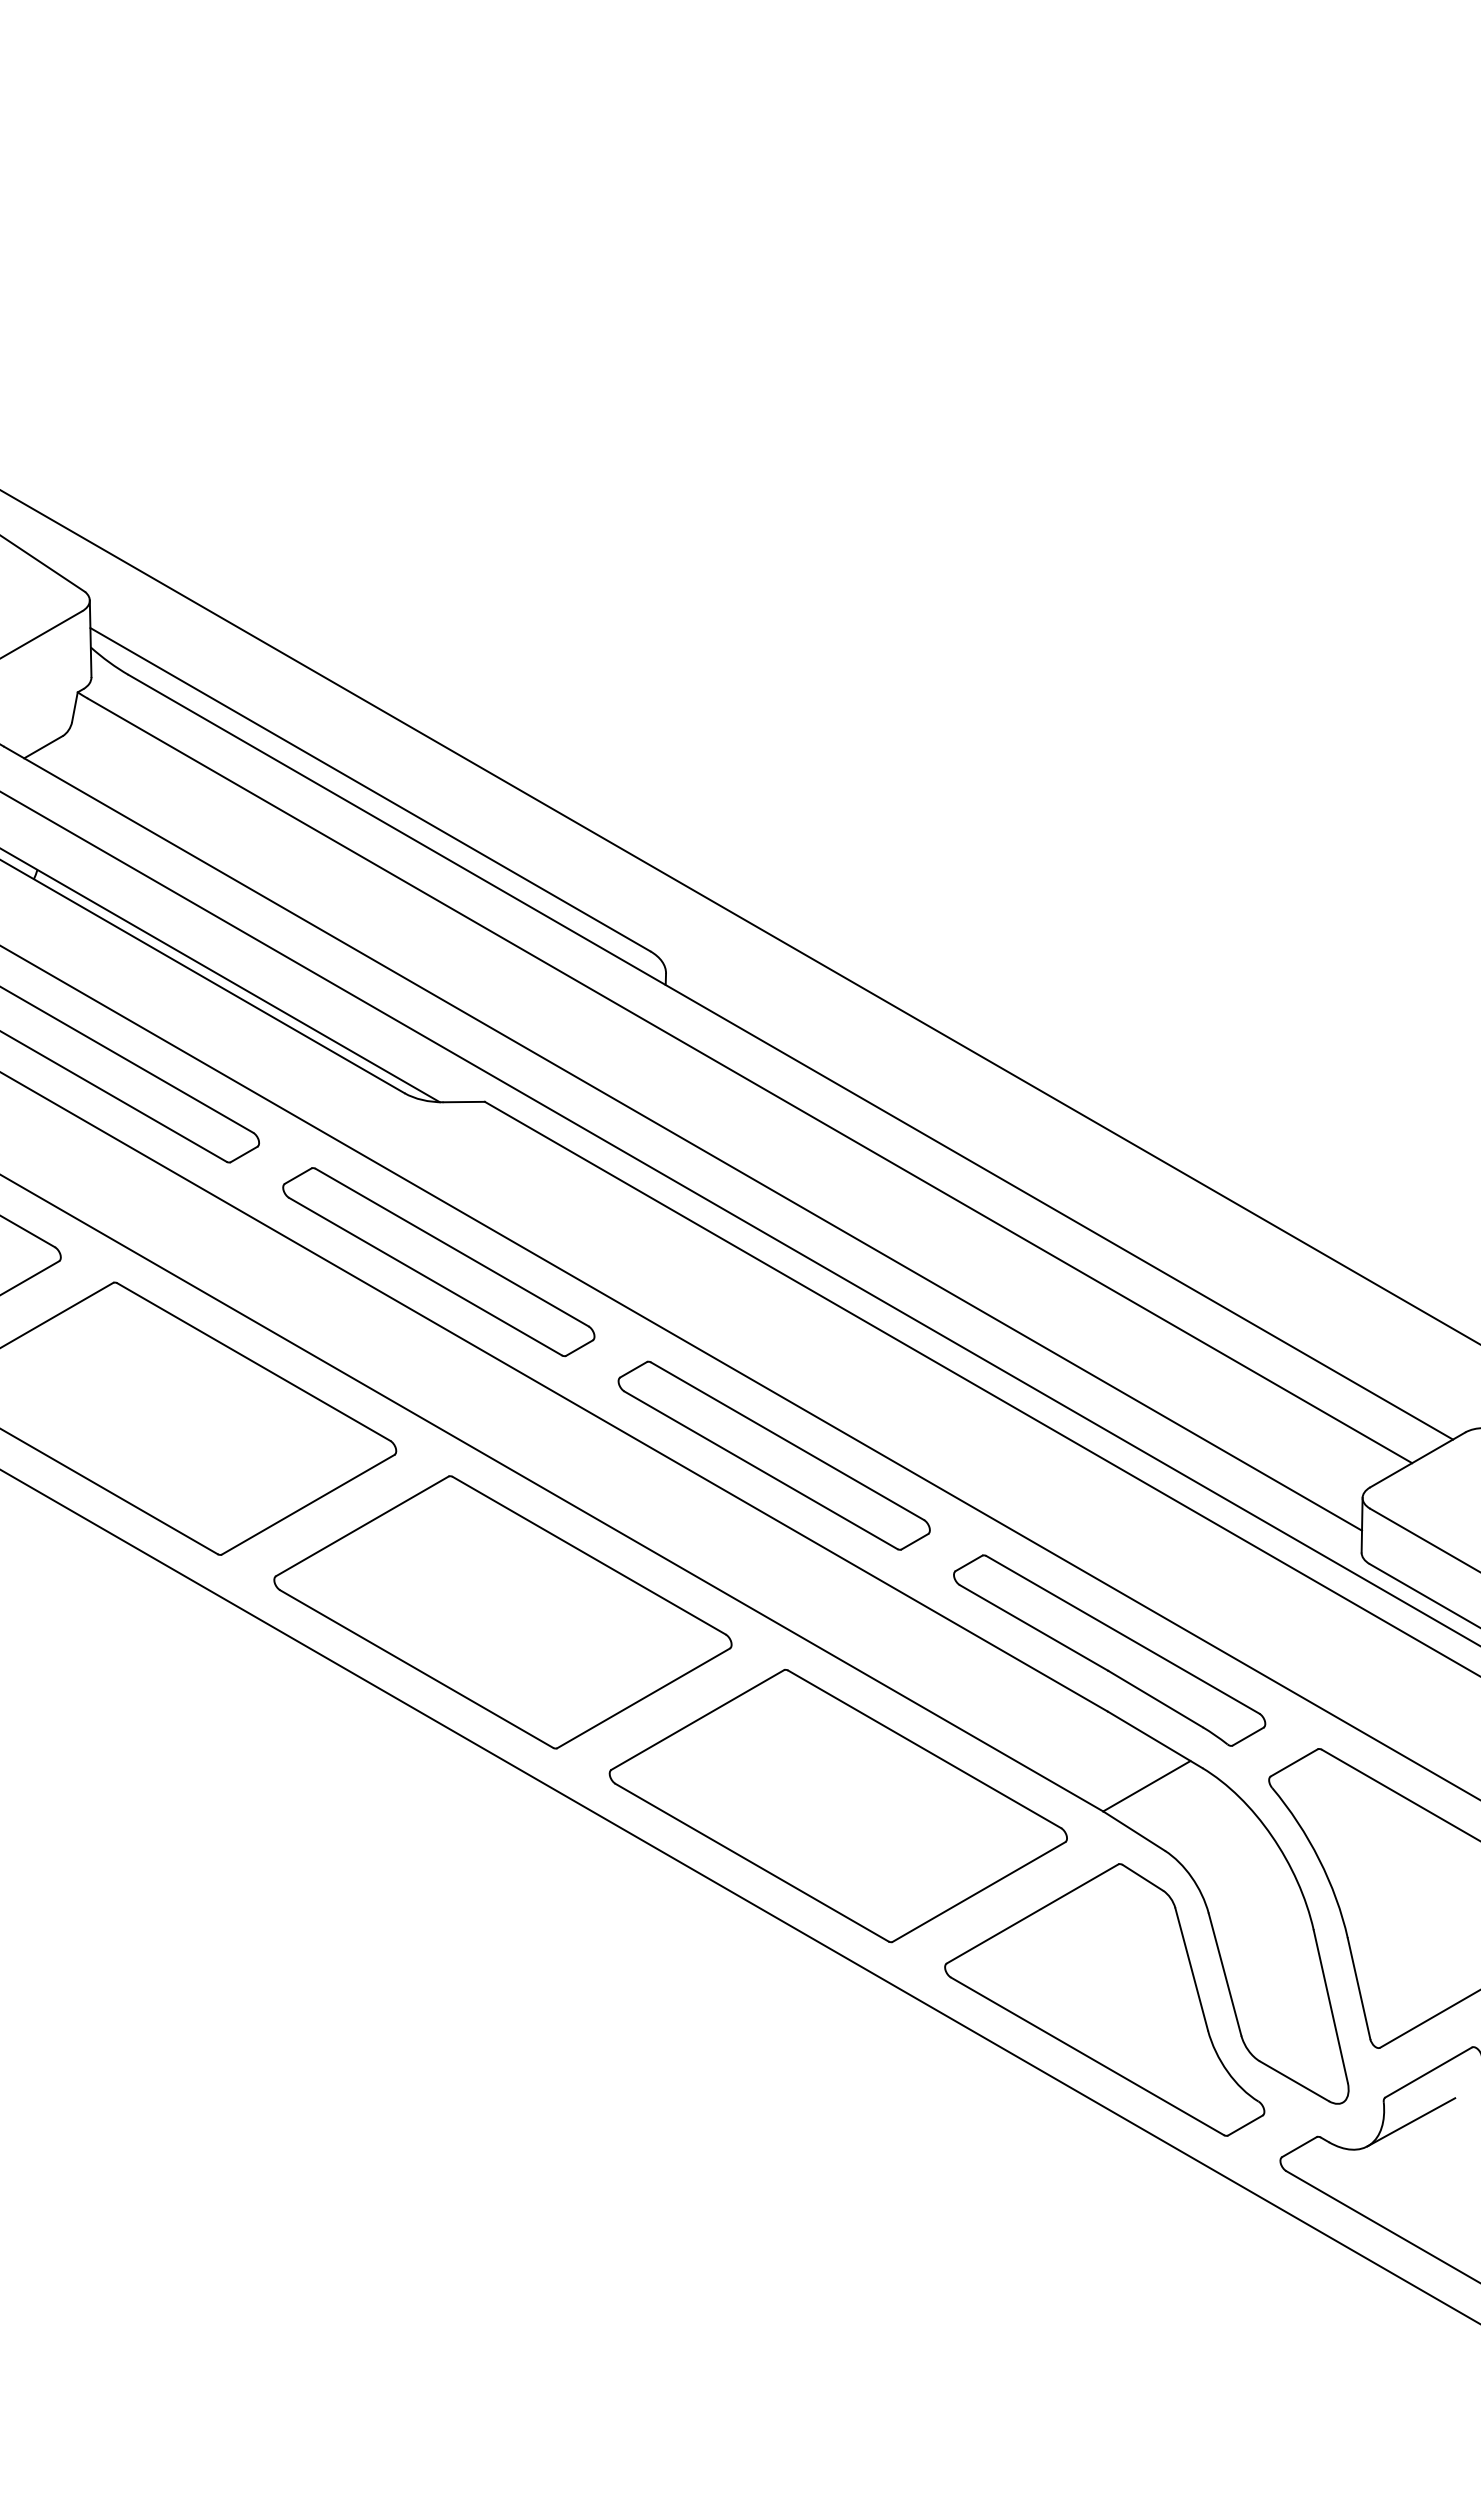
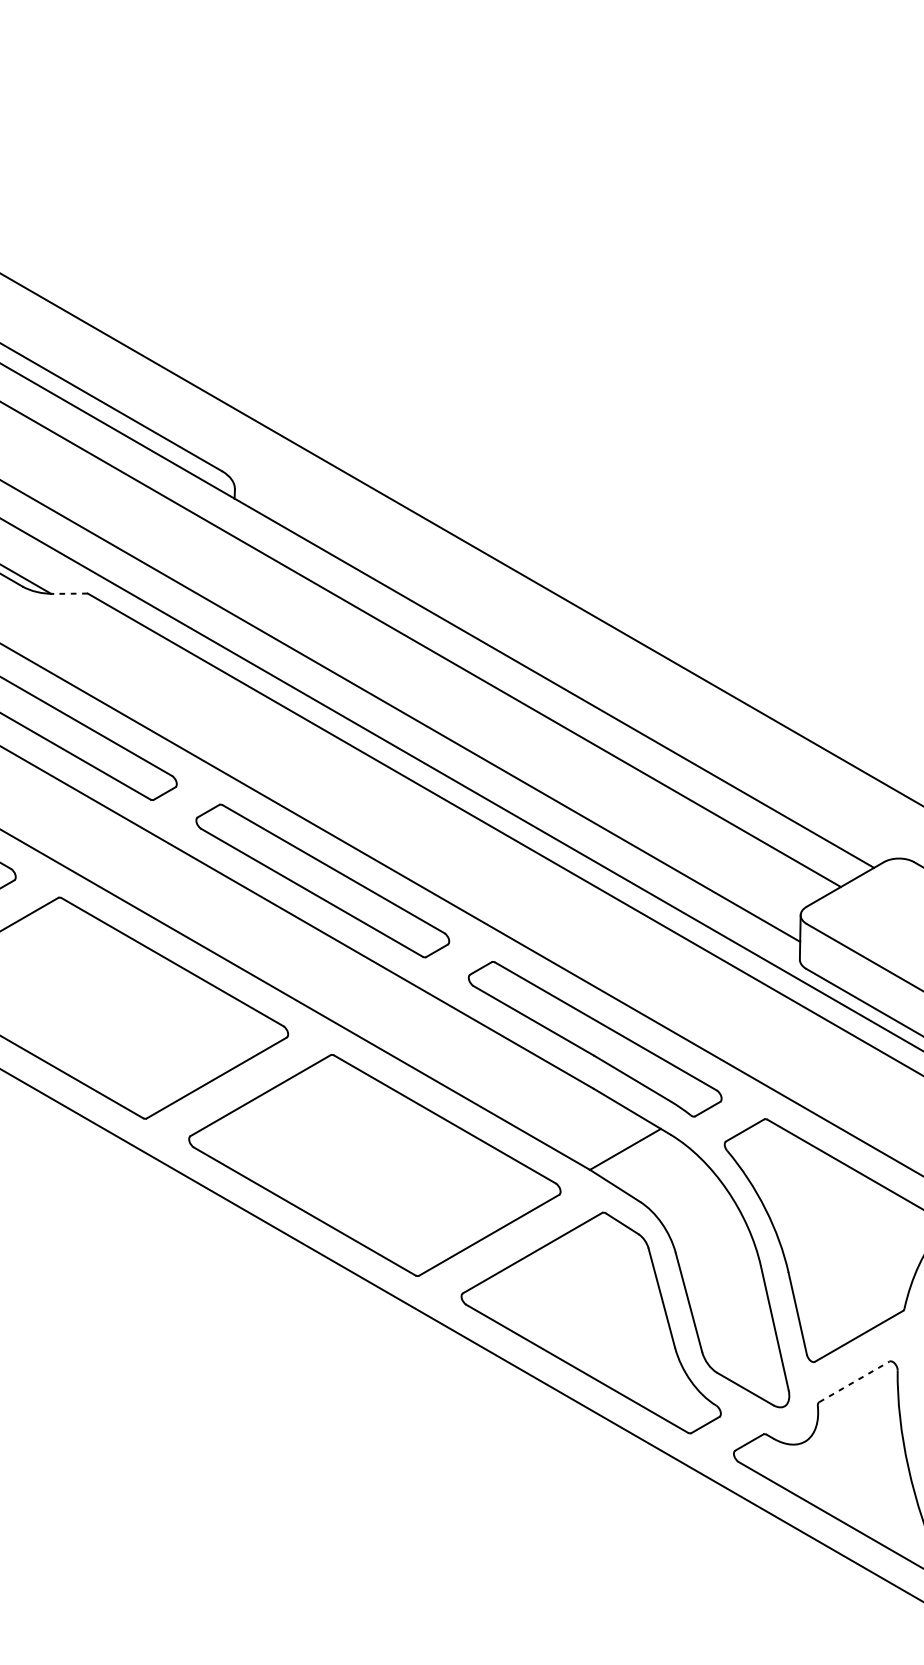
line: (464, 1102) -> (71, 594), solid -> dashed
line: (1428, 2072) -> (854, 1381), solid -> dashed
line: (1411, 2122) -> (840, 1422), removed

